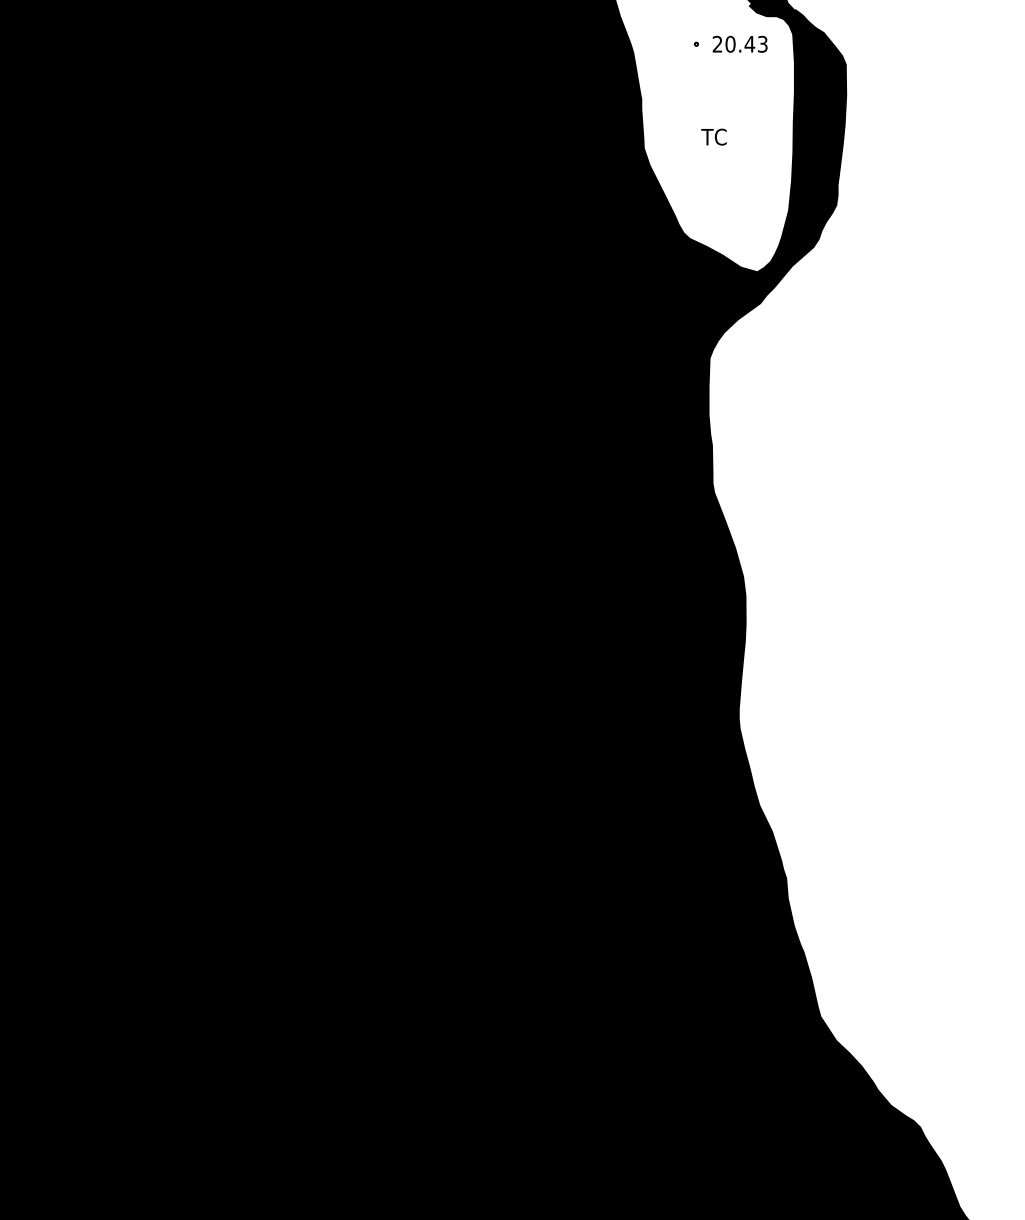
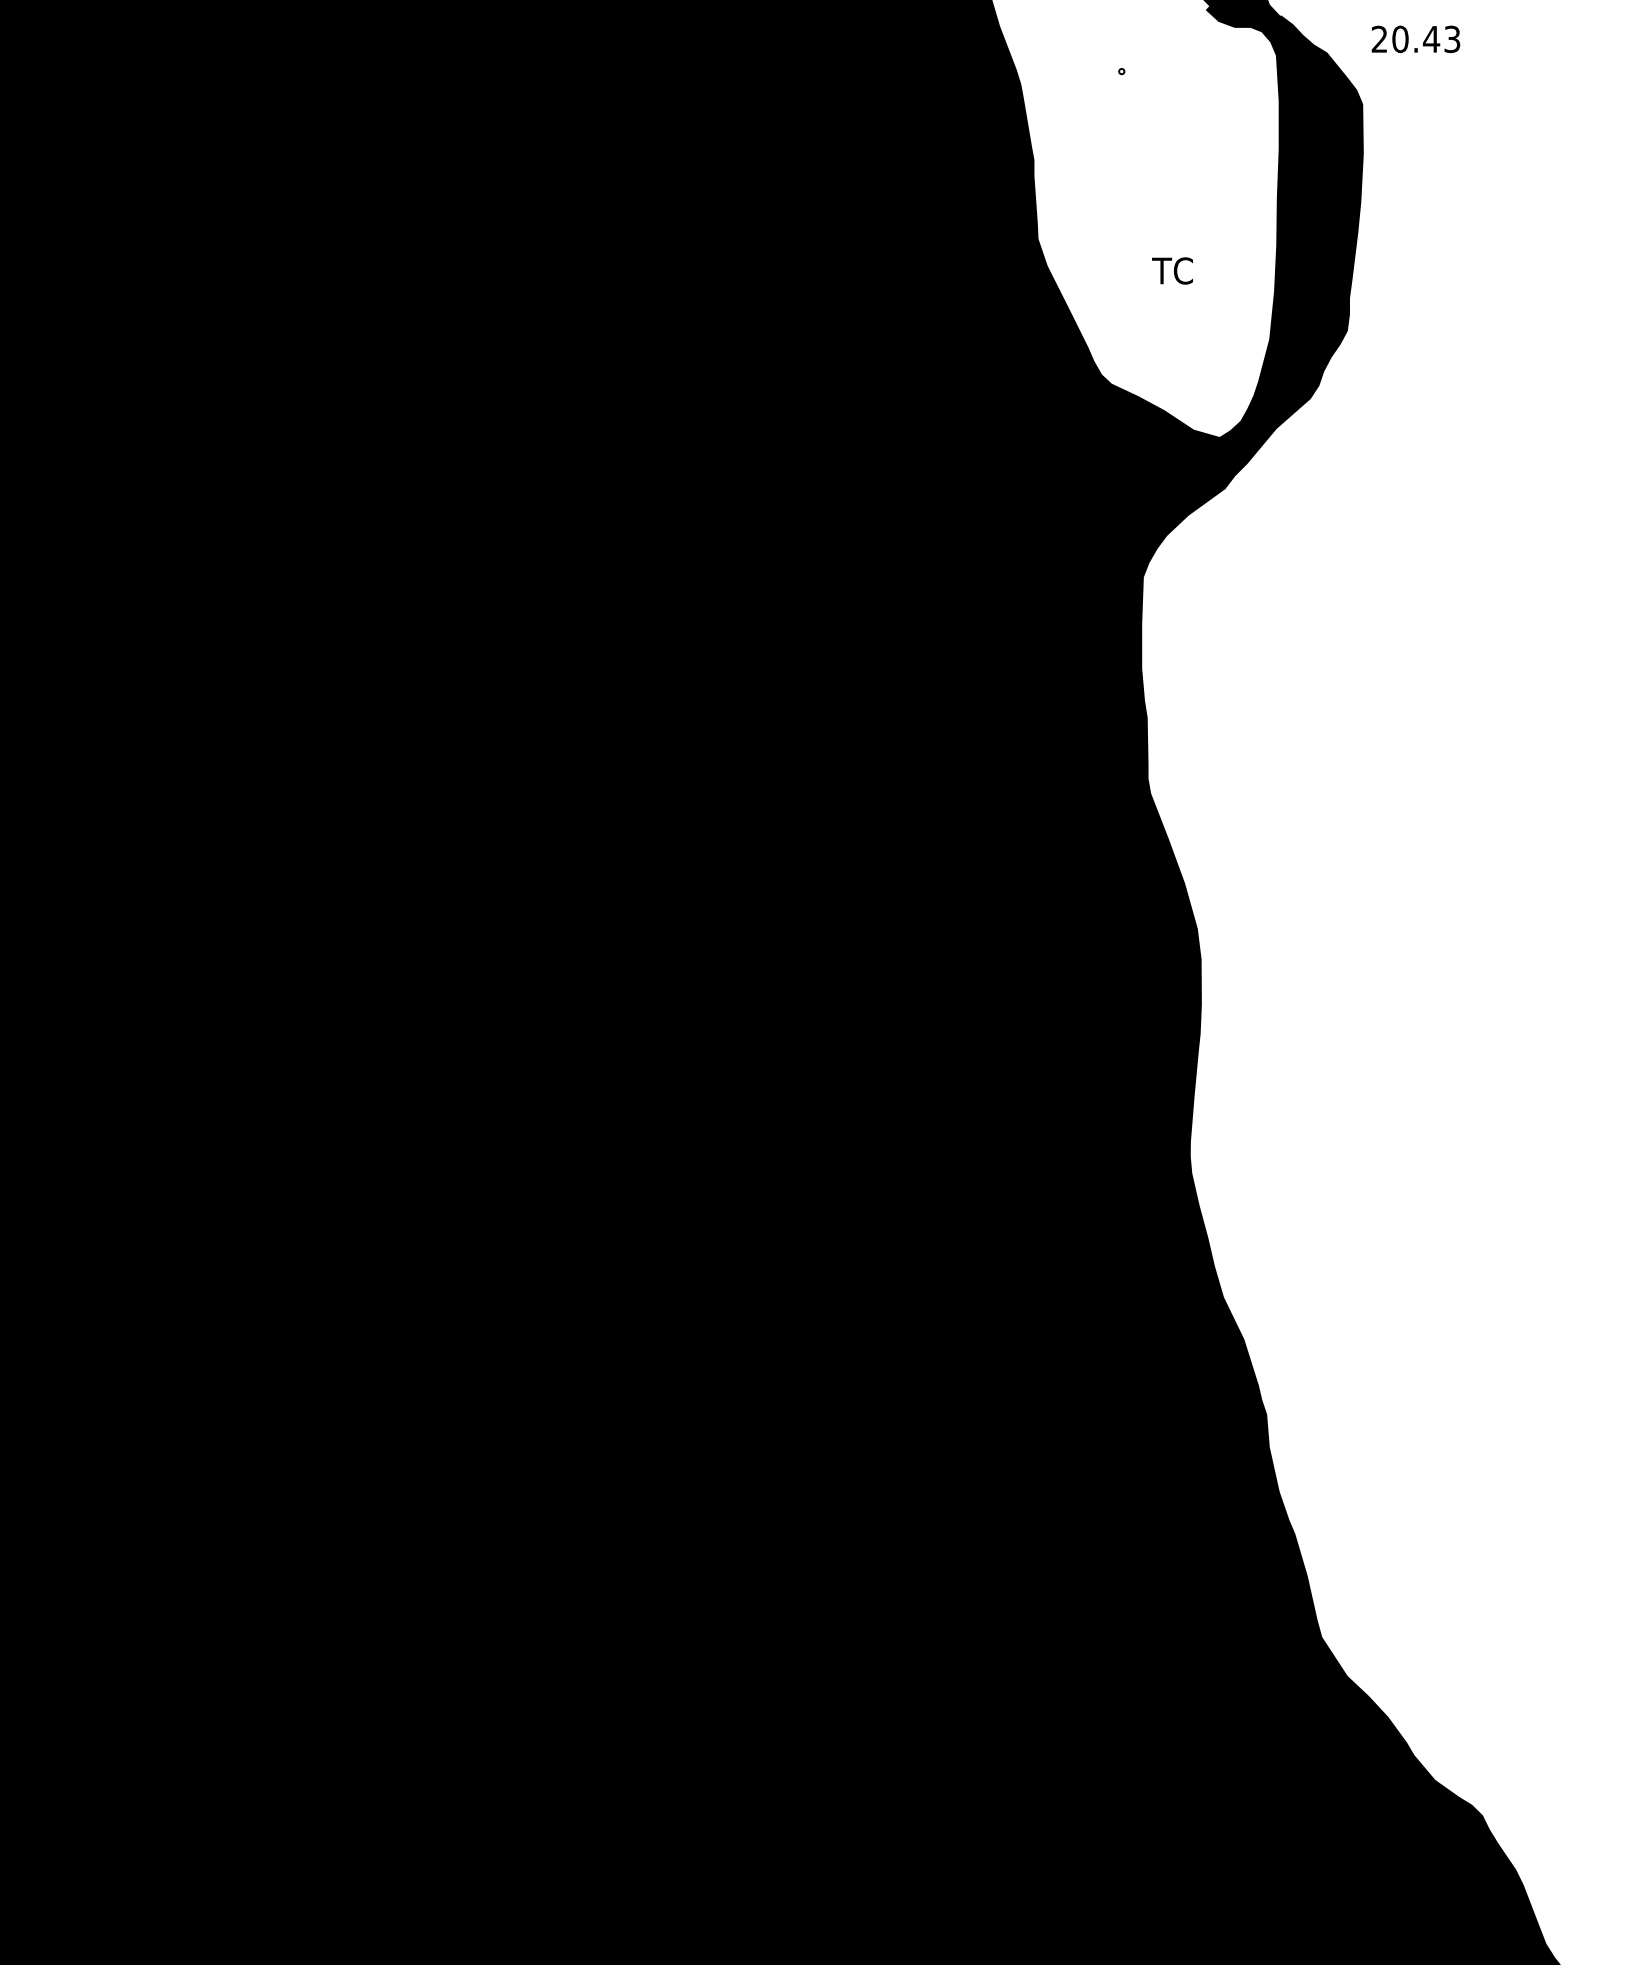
text: (739, 43) -> (1414, 38), moved
text: (713, 136) -> (1171, 269), moved

